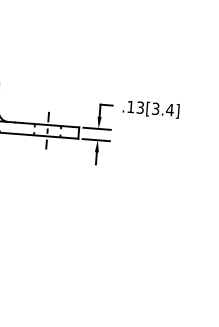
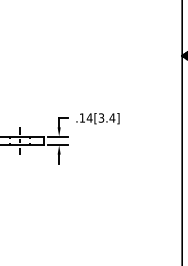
text: (140, 106) -> (89, 117), .13[3.4] -> .14[3.4]

